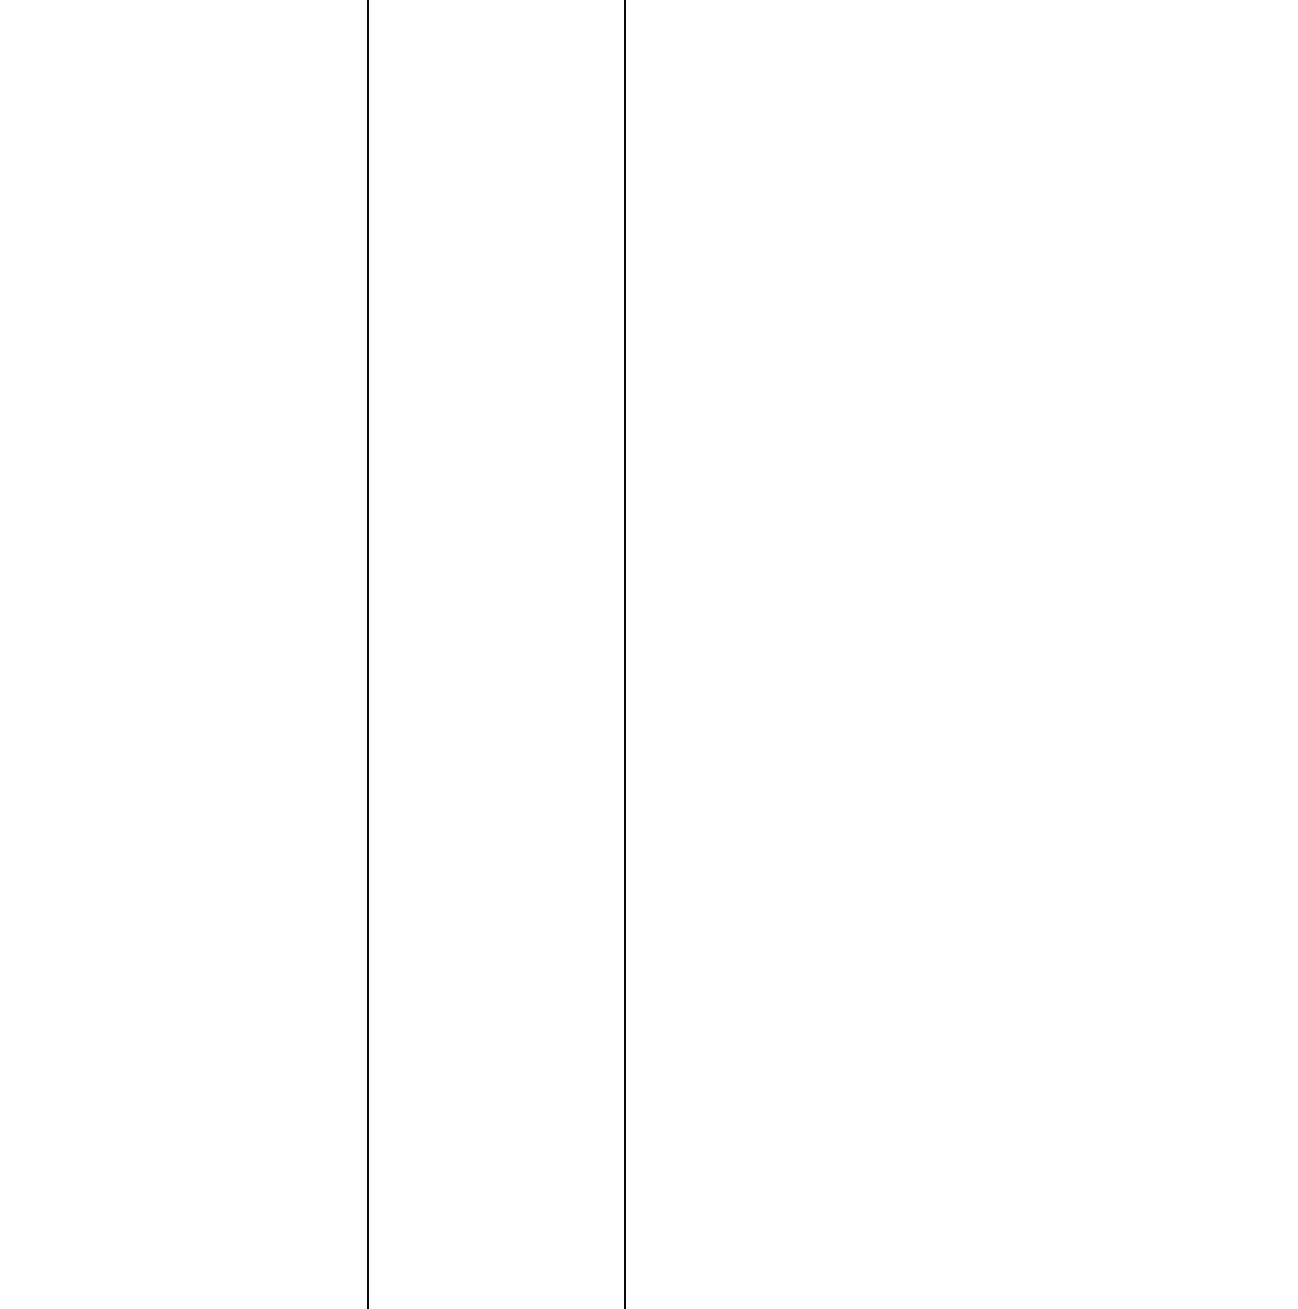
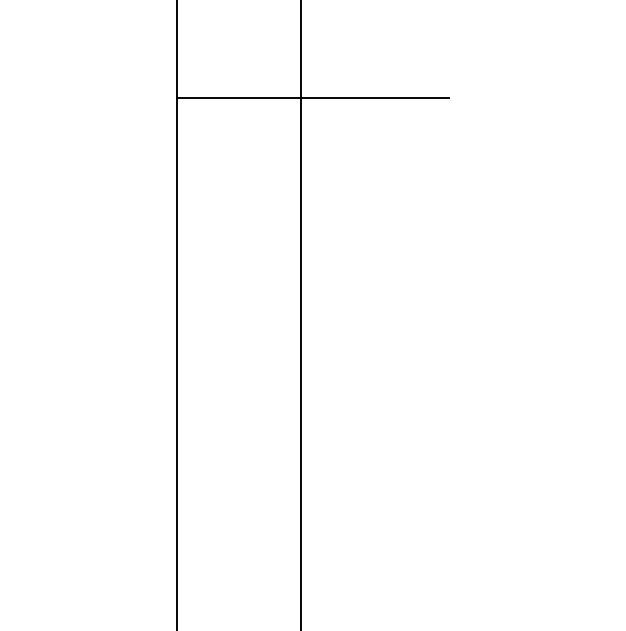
line: (647, 204) -> (312, 98), added

